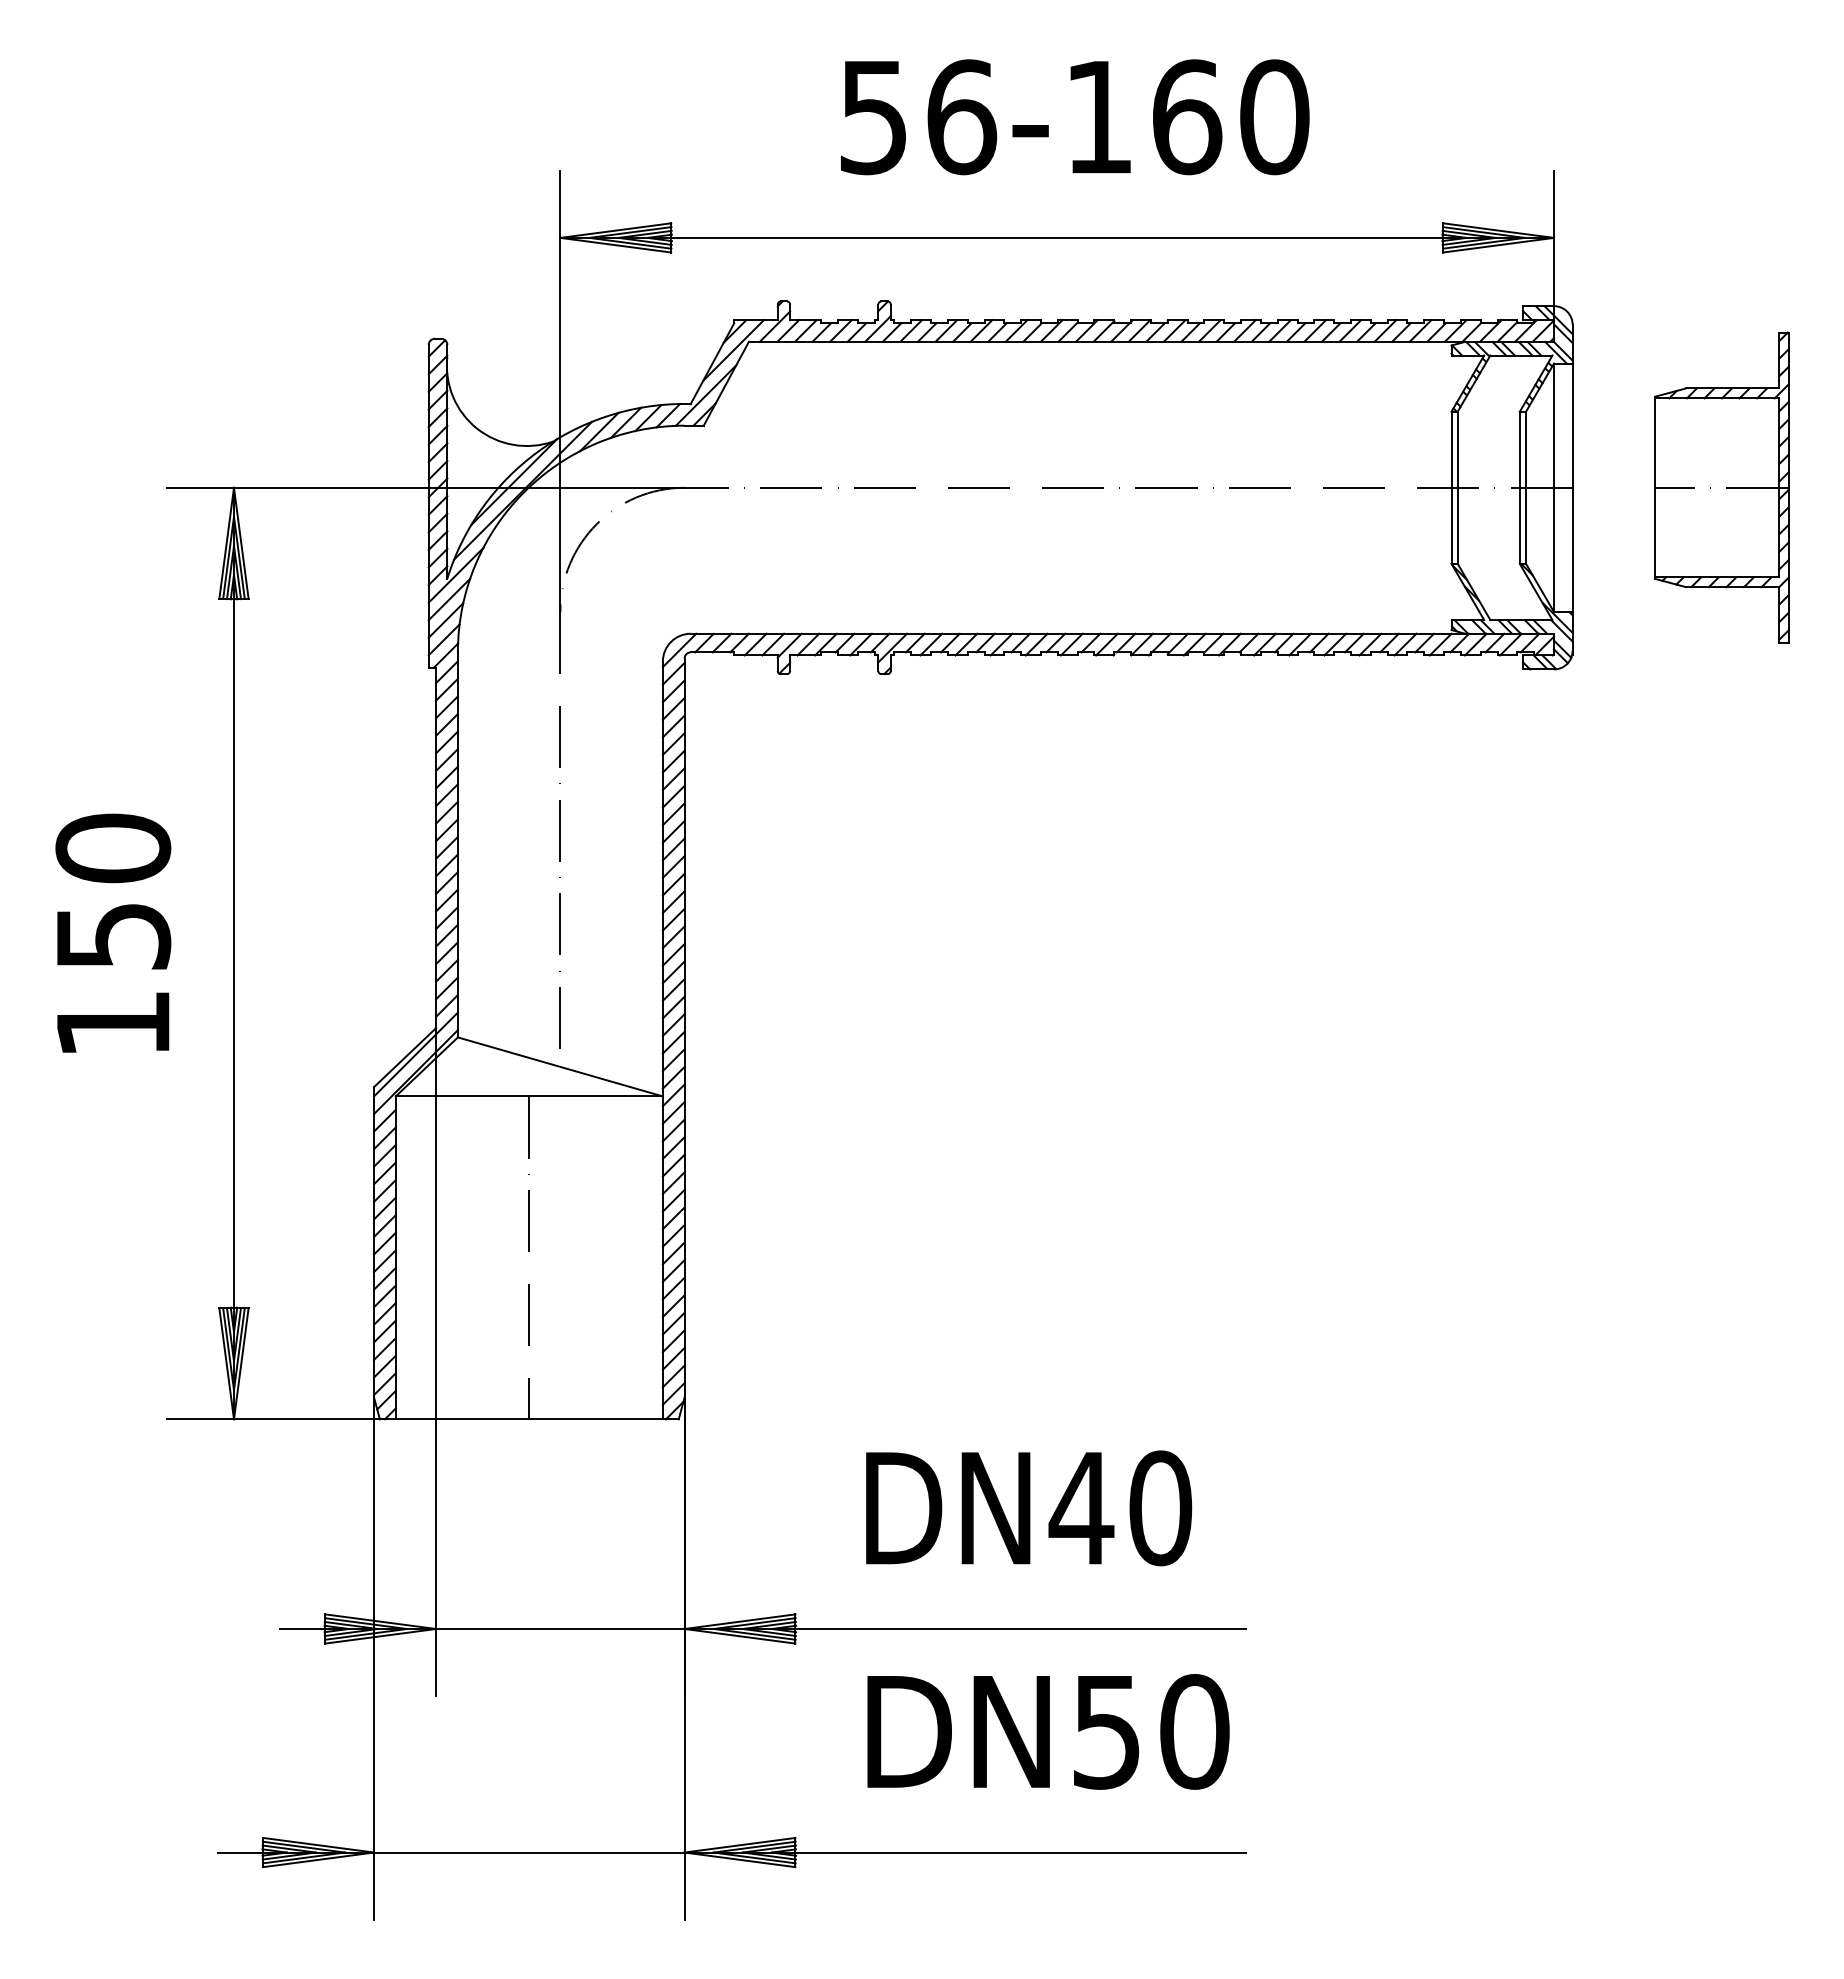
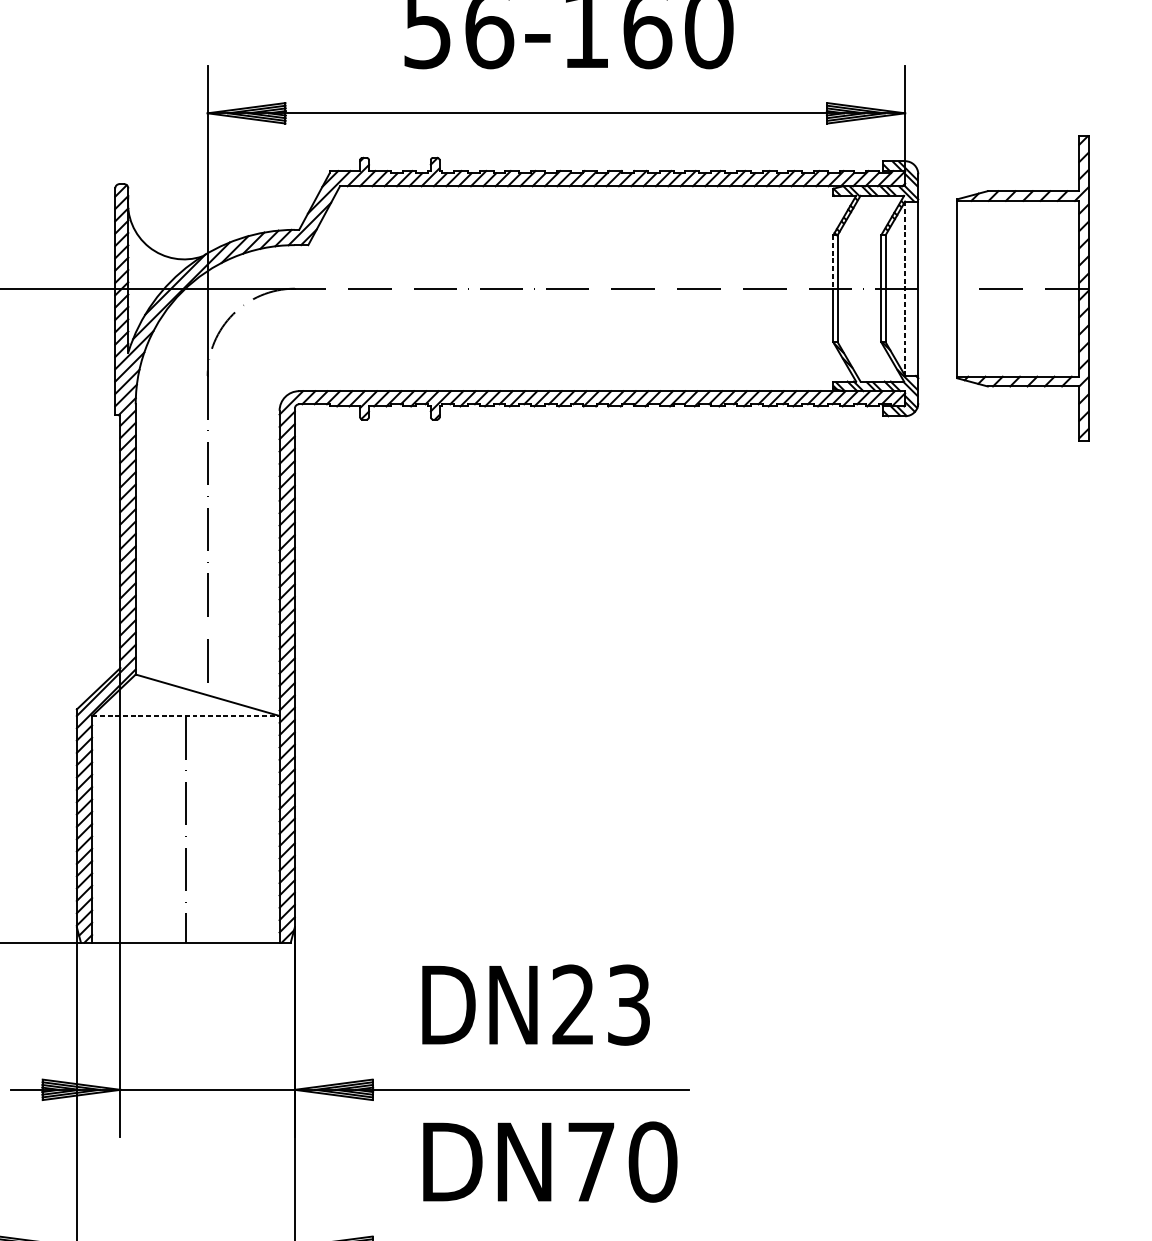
line: (1451, 450) -> (833, 262), solid -> dashed
part: (1721, 487) -> (1022, 288), size x1.4
line: (1554, 488) -> (905, 289), solid -> dashed
line: (529, 1096) -> (185, 716), solid -> dashed
text: (1120, 1508) -> (600, 1005), DN40 -> DN23
text: (1106, 1732) -> (591, 1162), DN50 -> DN70

